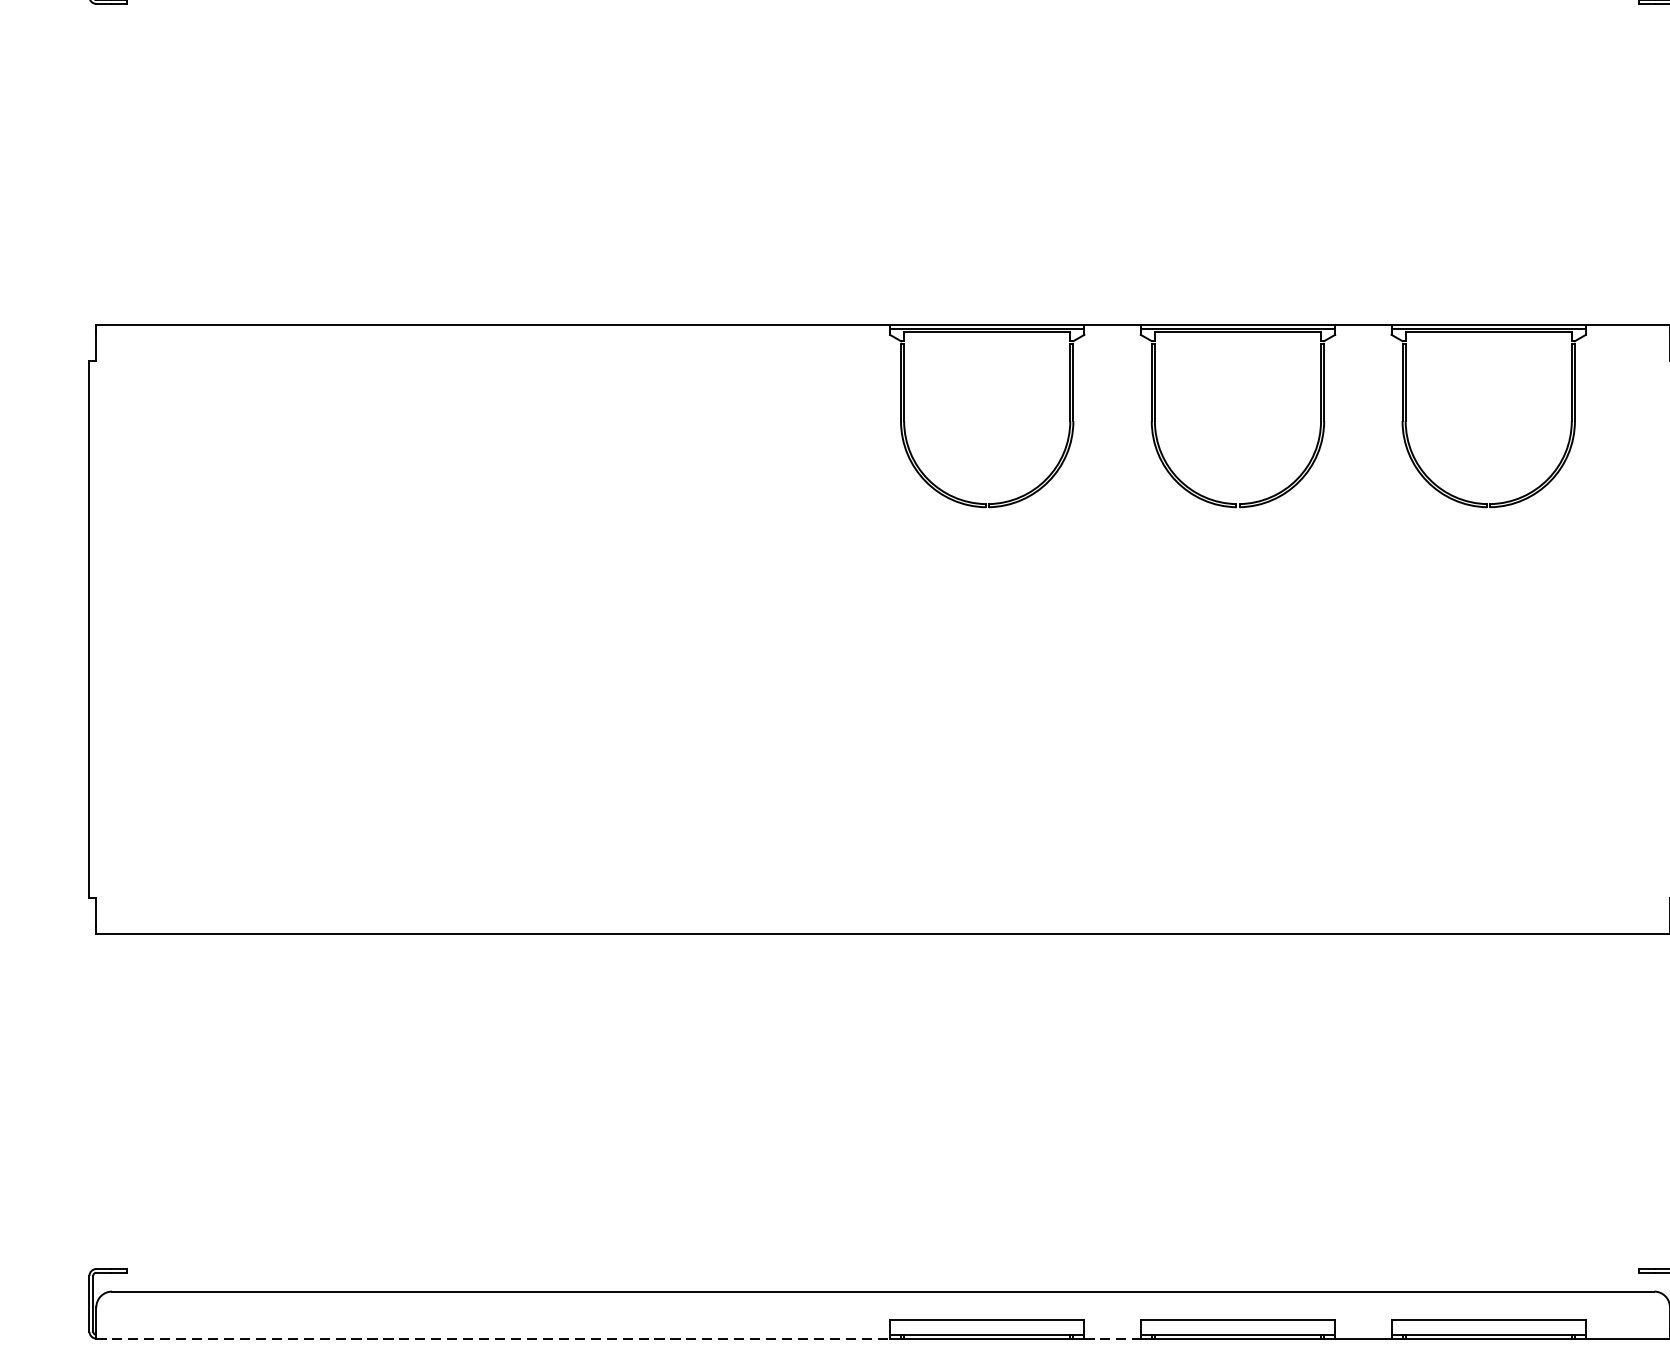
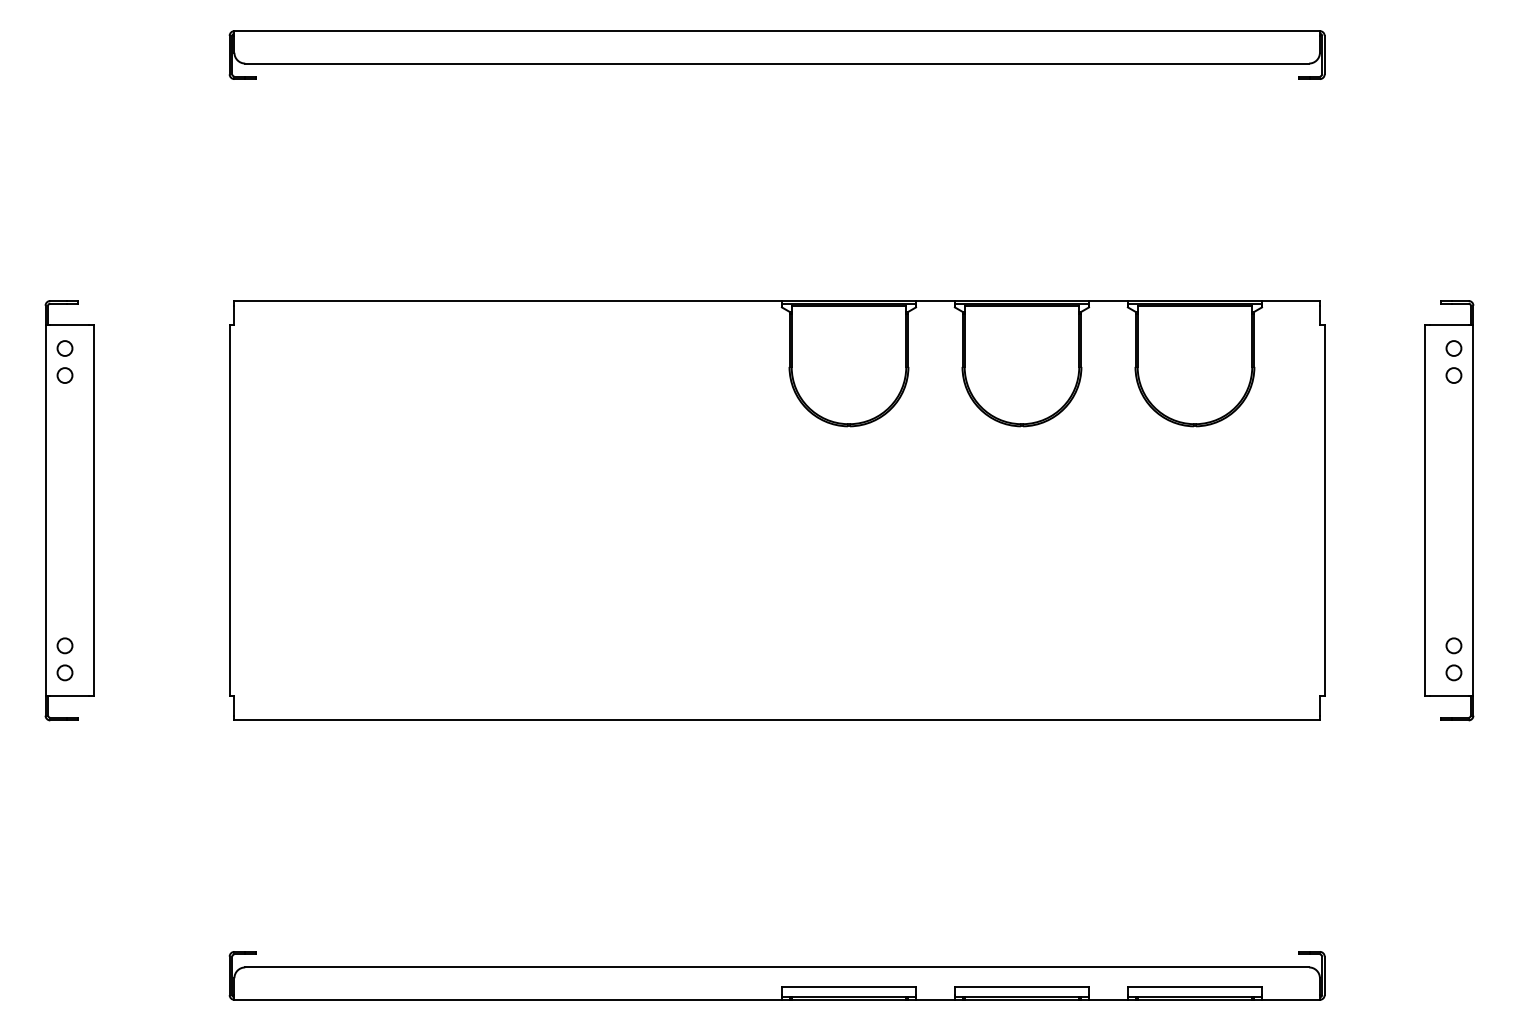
line: (493, 1338) -> (508, 999), dashed -> solid
line: (1112, 1338) -> (935, 999), dashed -> solid

